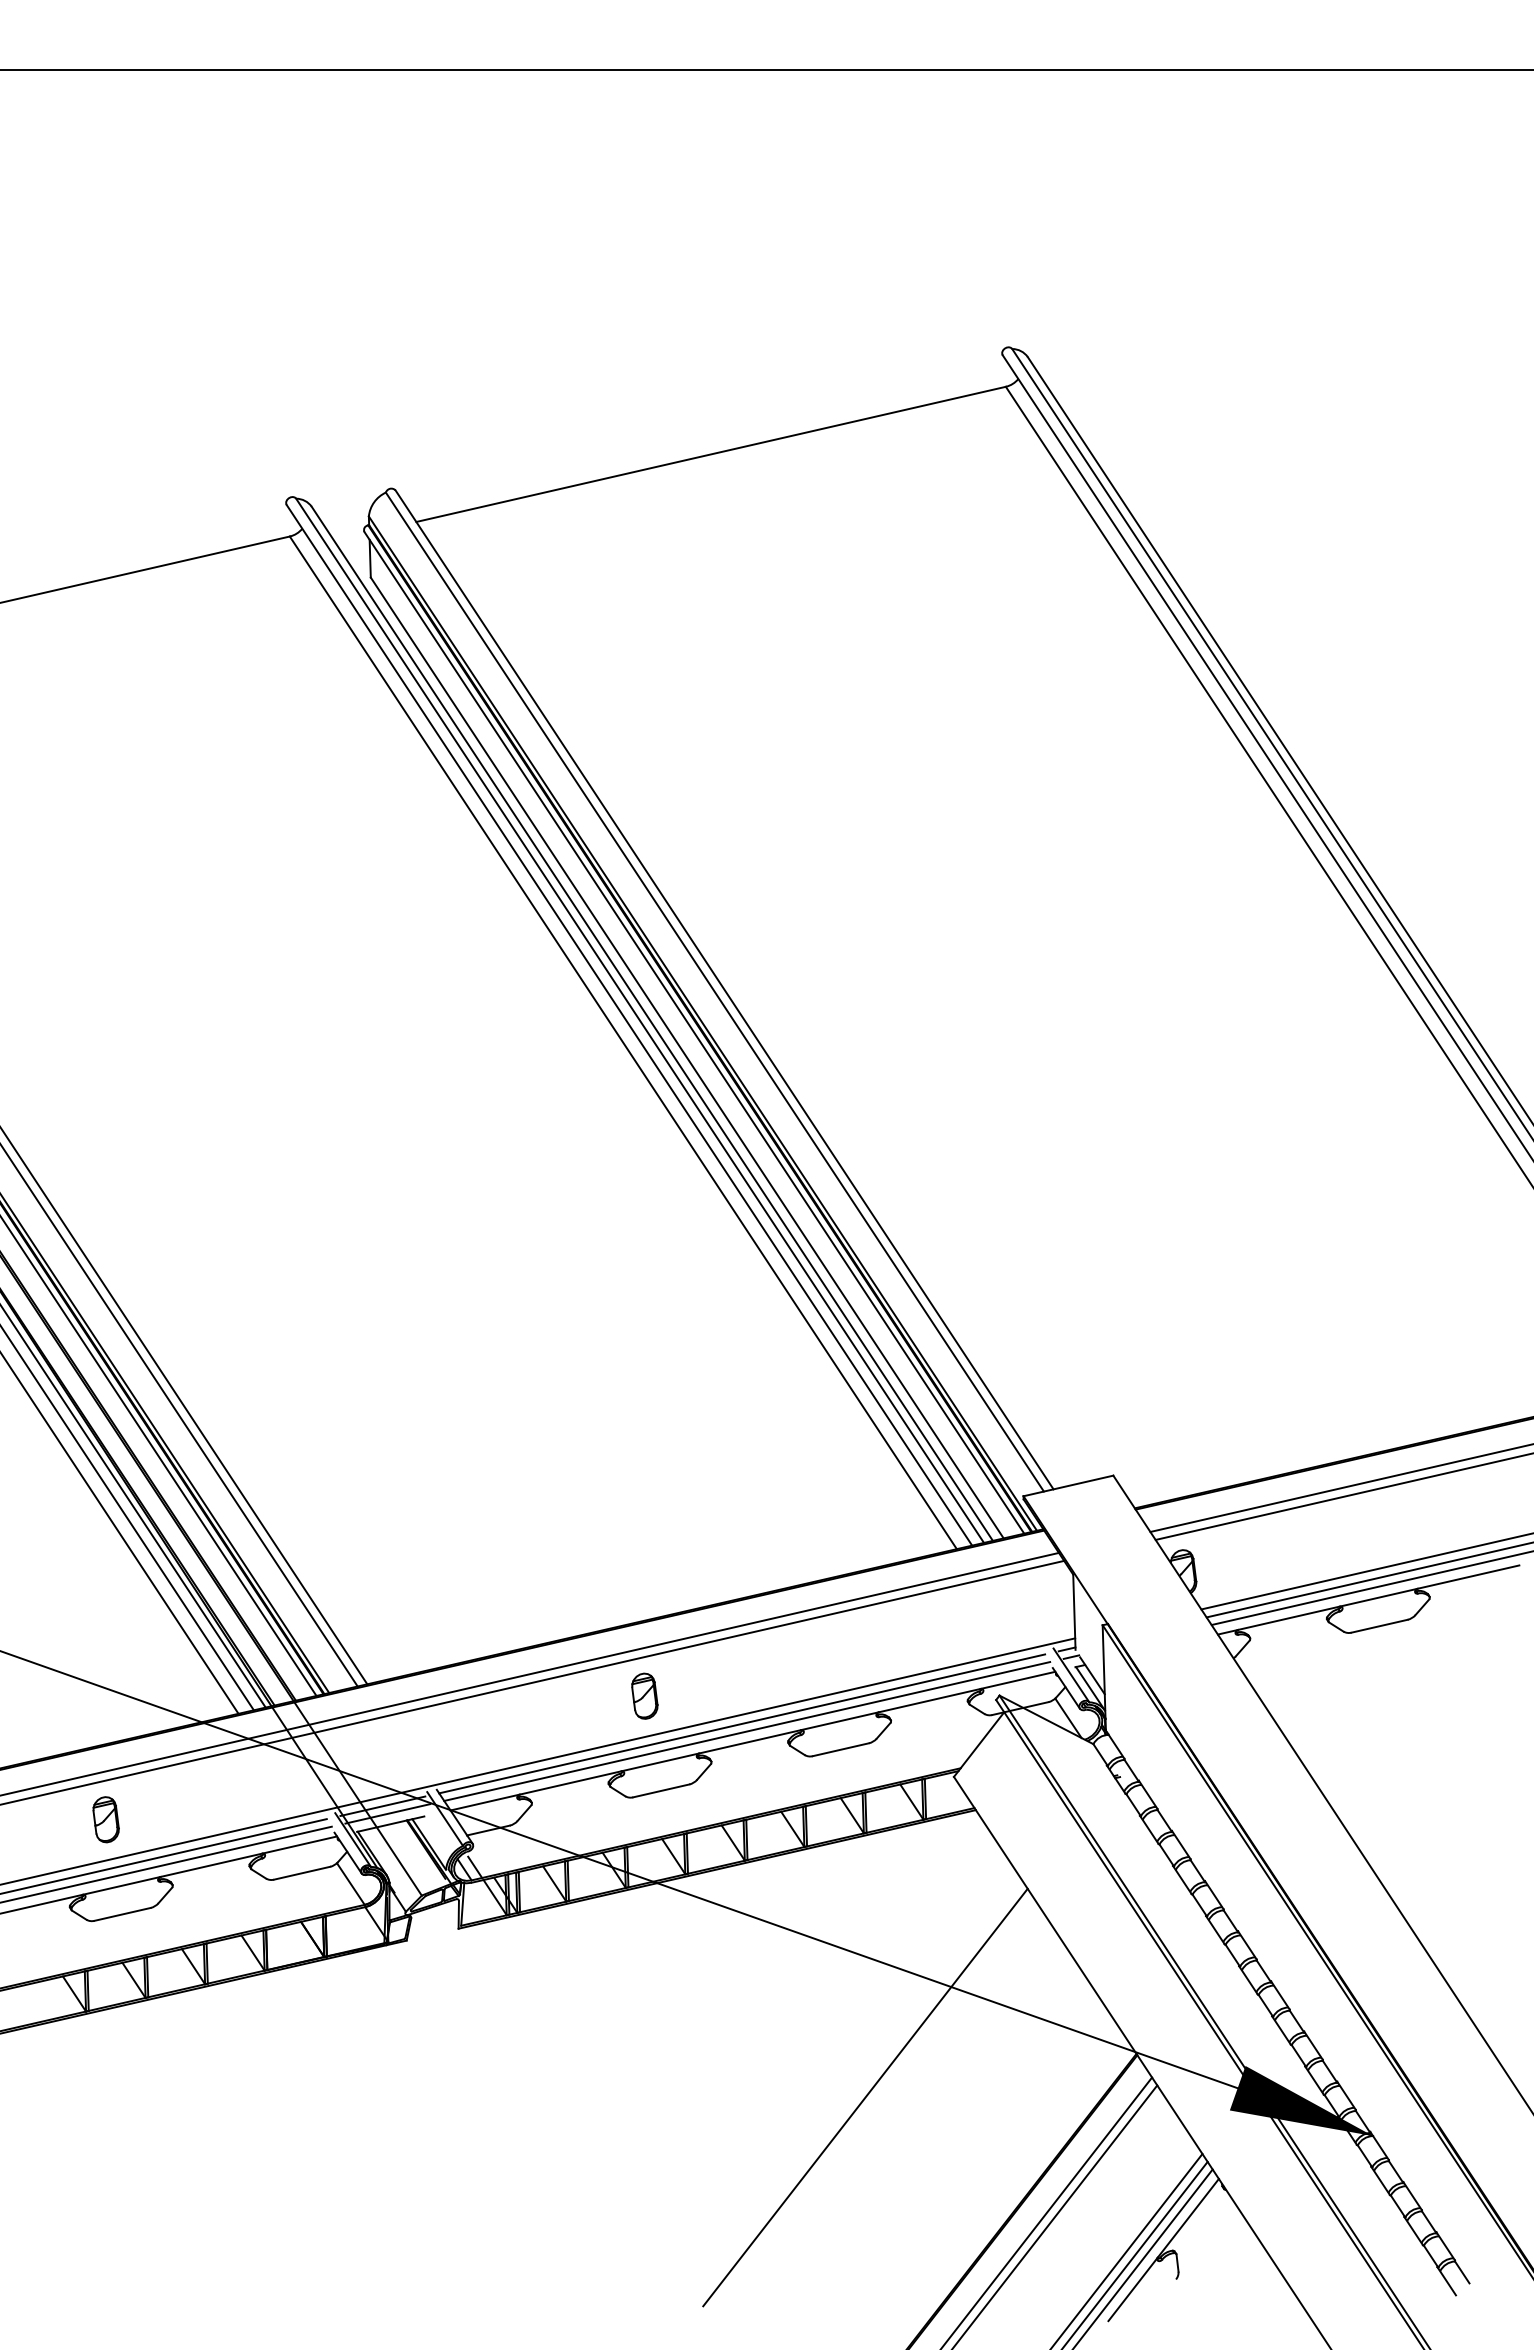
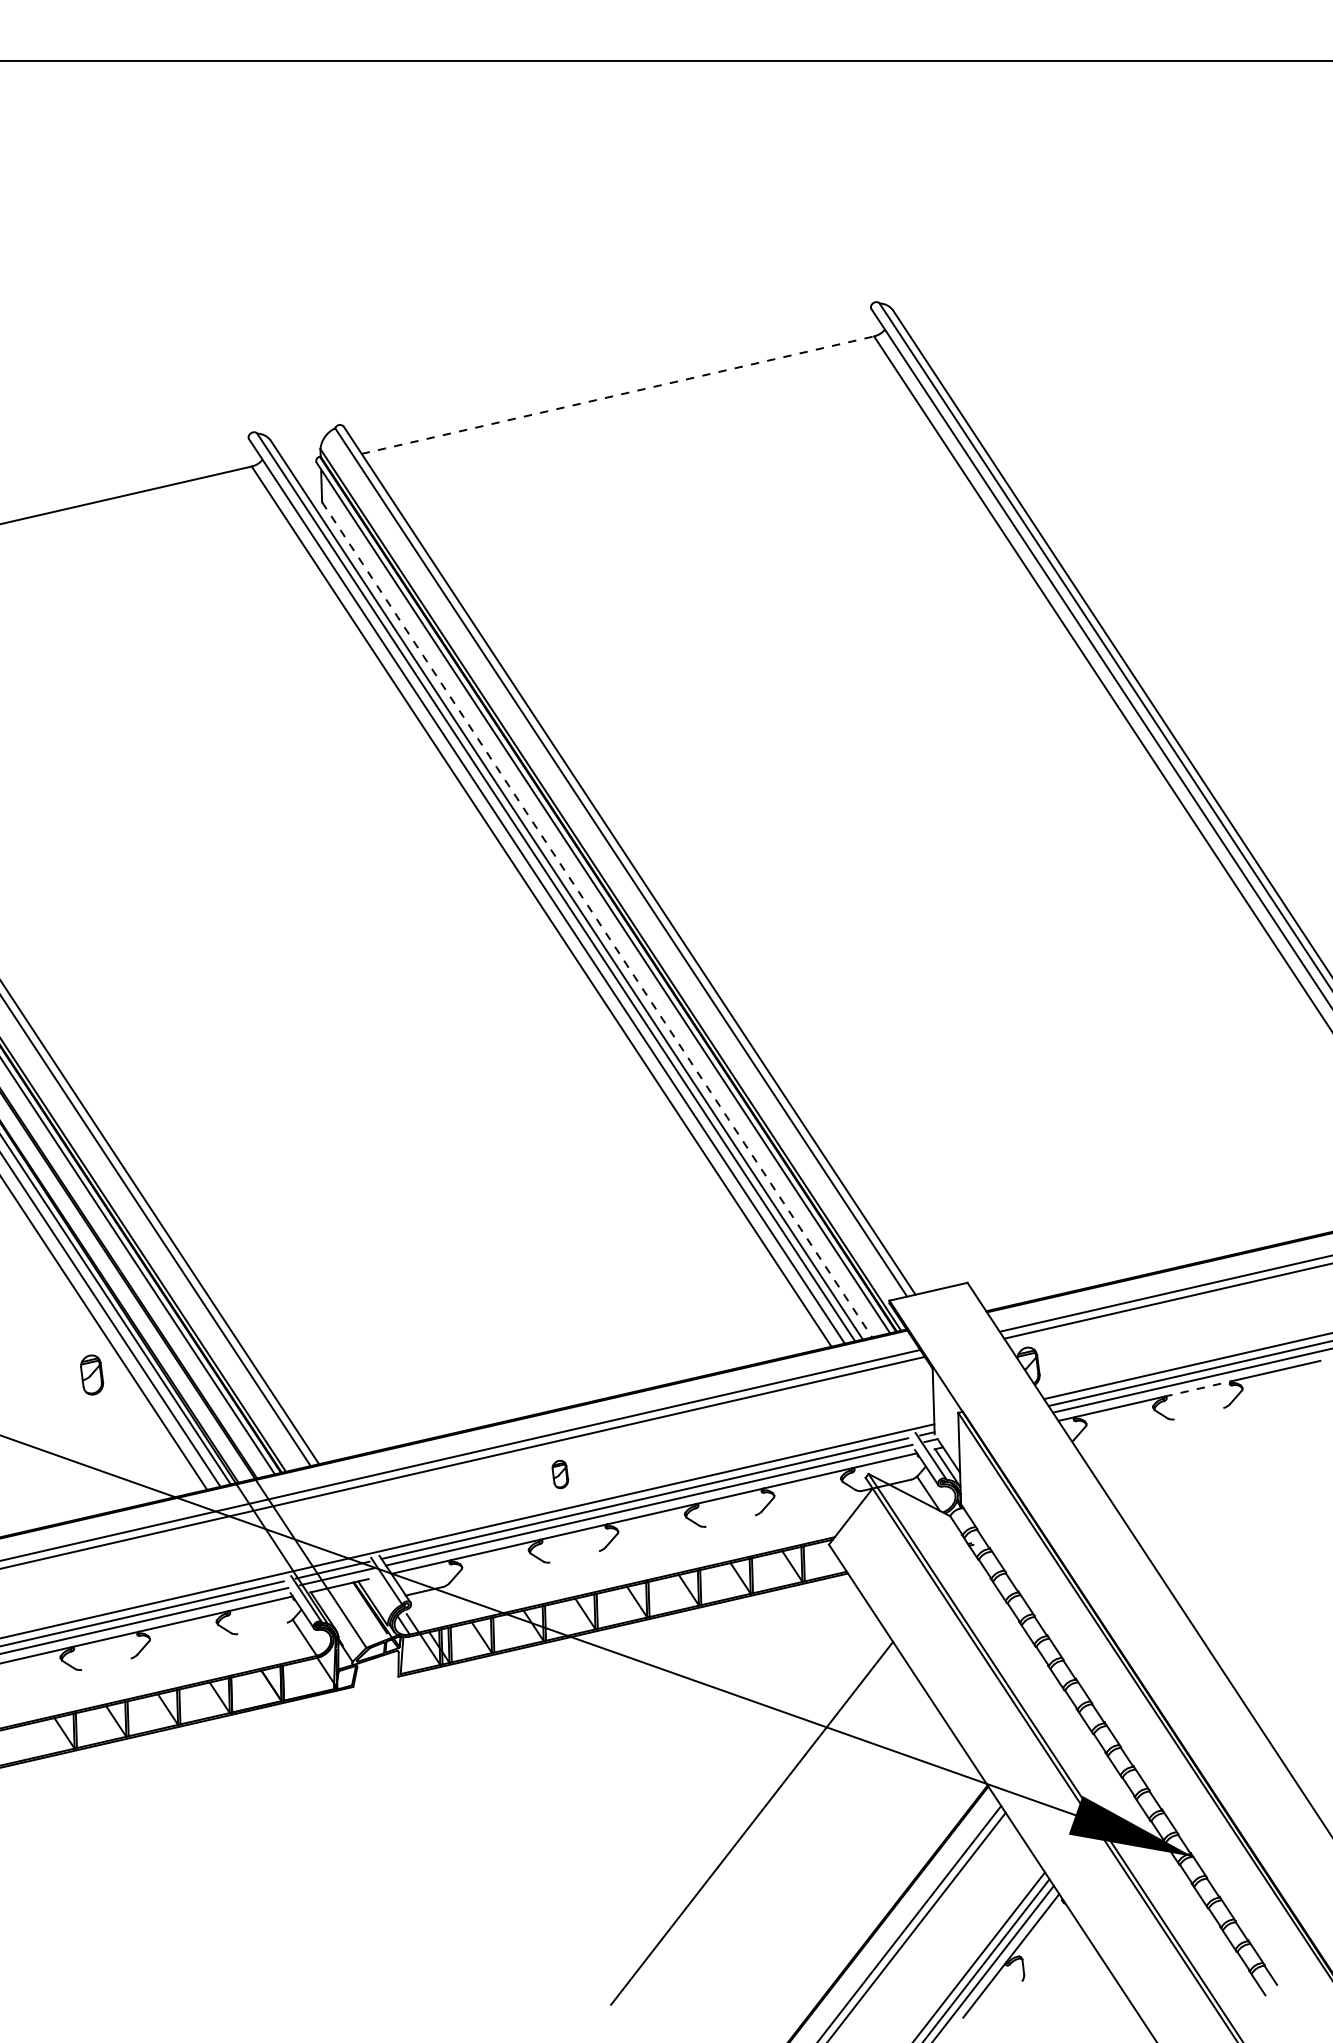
line: (711, 454) -> (618, 395), solid -> dashed
line: (687, 1058) -> (597, 920), solid -> dashed
line: (1378, 1597) -> (1198, 1388), solid -> dashed
line: (1379, 1625) -> (1198, 1413), removed
part: (644, 1695) -> (560, 1473), size x0.7
line: (840, 1749) -> (730, 1520), removed
line: (661, 1790) -> (574, 1556), removed
part: (105, 1819) -> (91, 1374), moved
line: (302, 1872) -> (262, 1627), removed
line: (122, 1913) -> (106, 1663), removed

